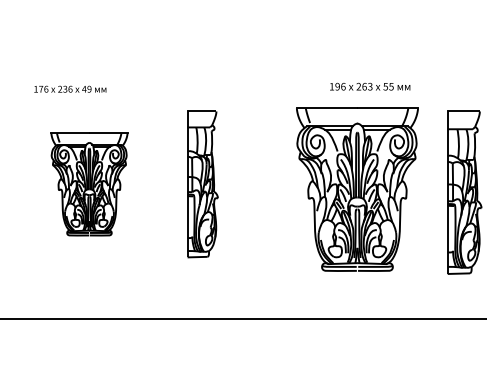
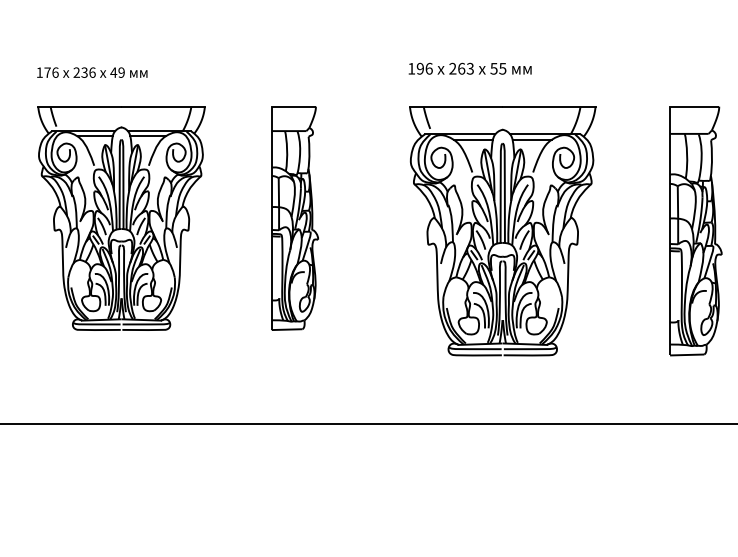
text: (370, 86) -> (470, 68), moved
part: (89, 184) -> (121, 218), size x1.43
part: (357, 189) -> (502, 230), moved

